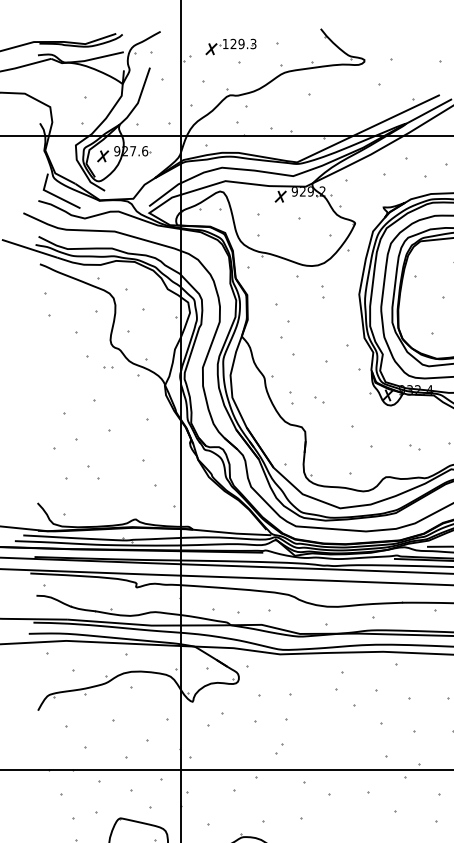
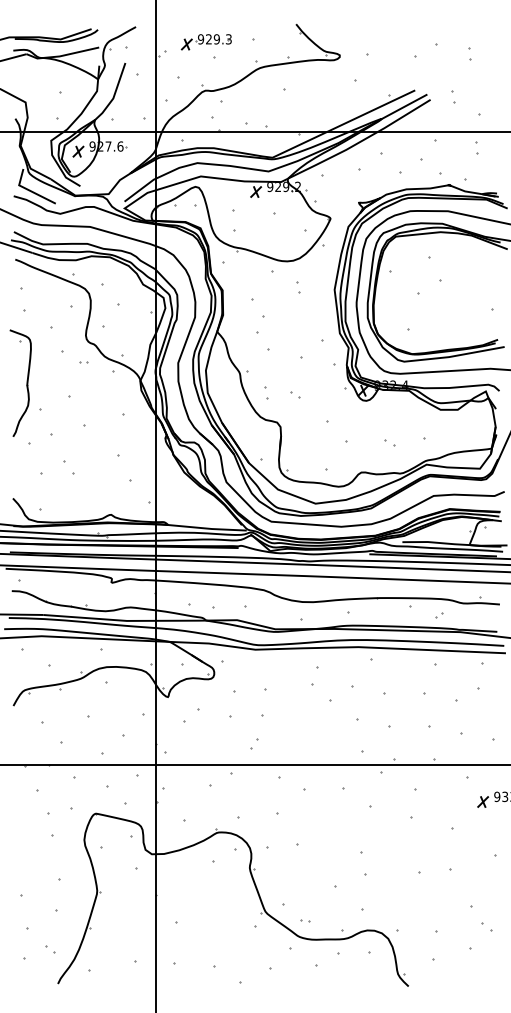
text: (226, 44) -> (201, 39), 129.3 -> 929.3
part: (45, 387) -> (20, 382), added

